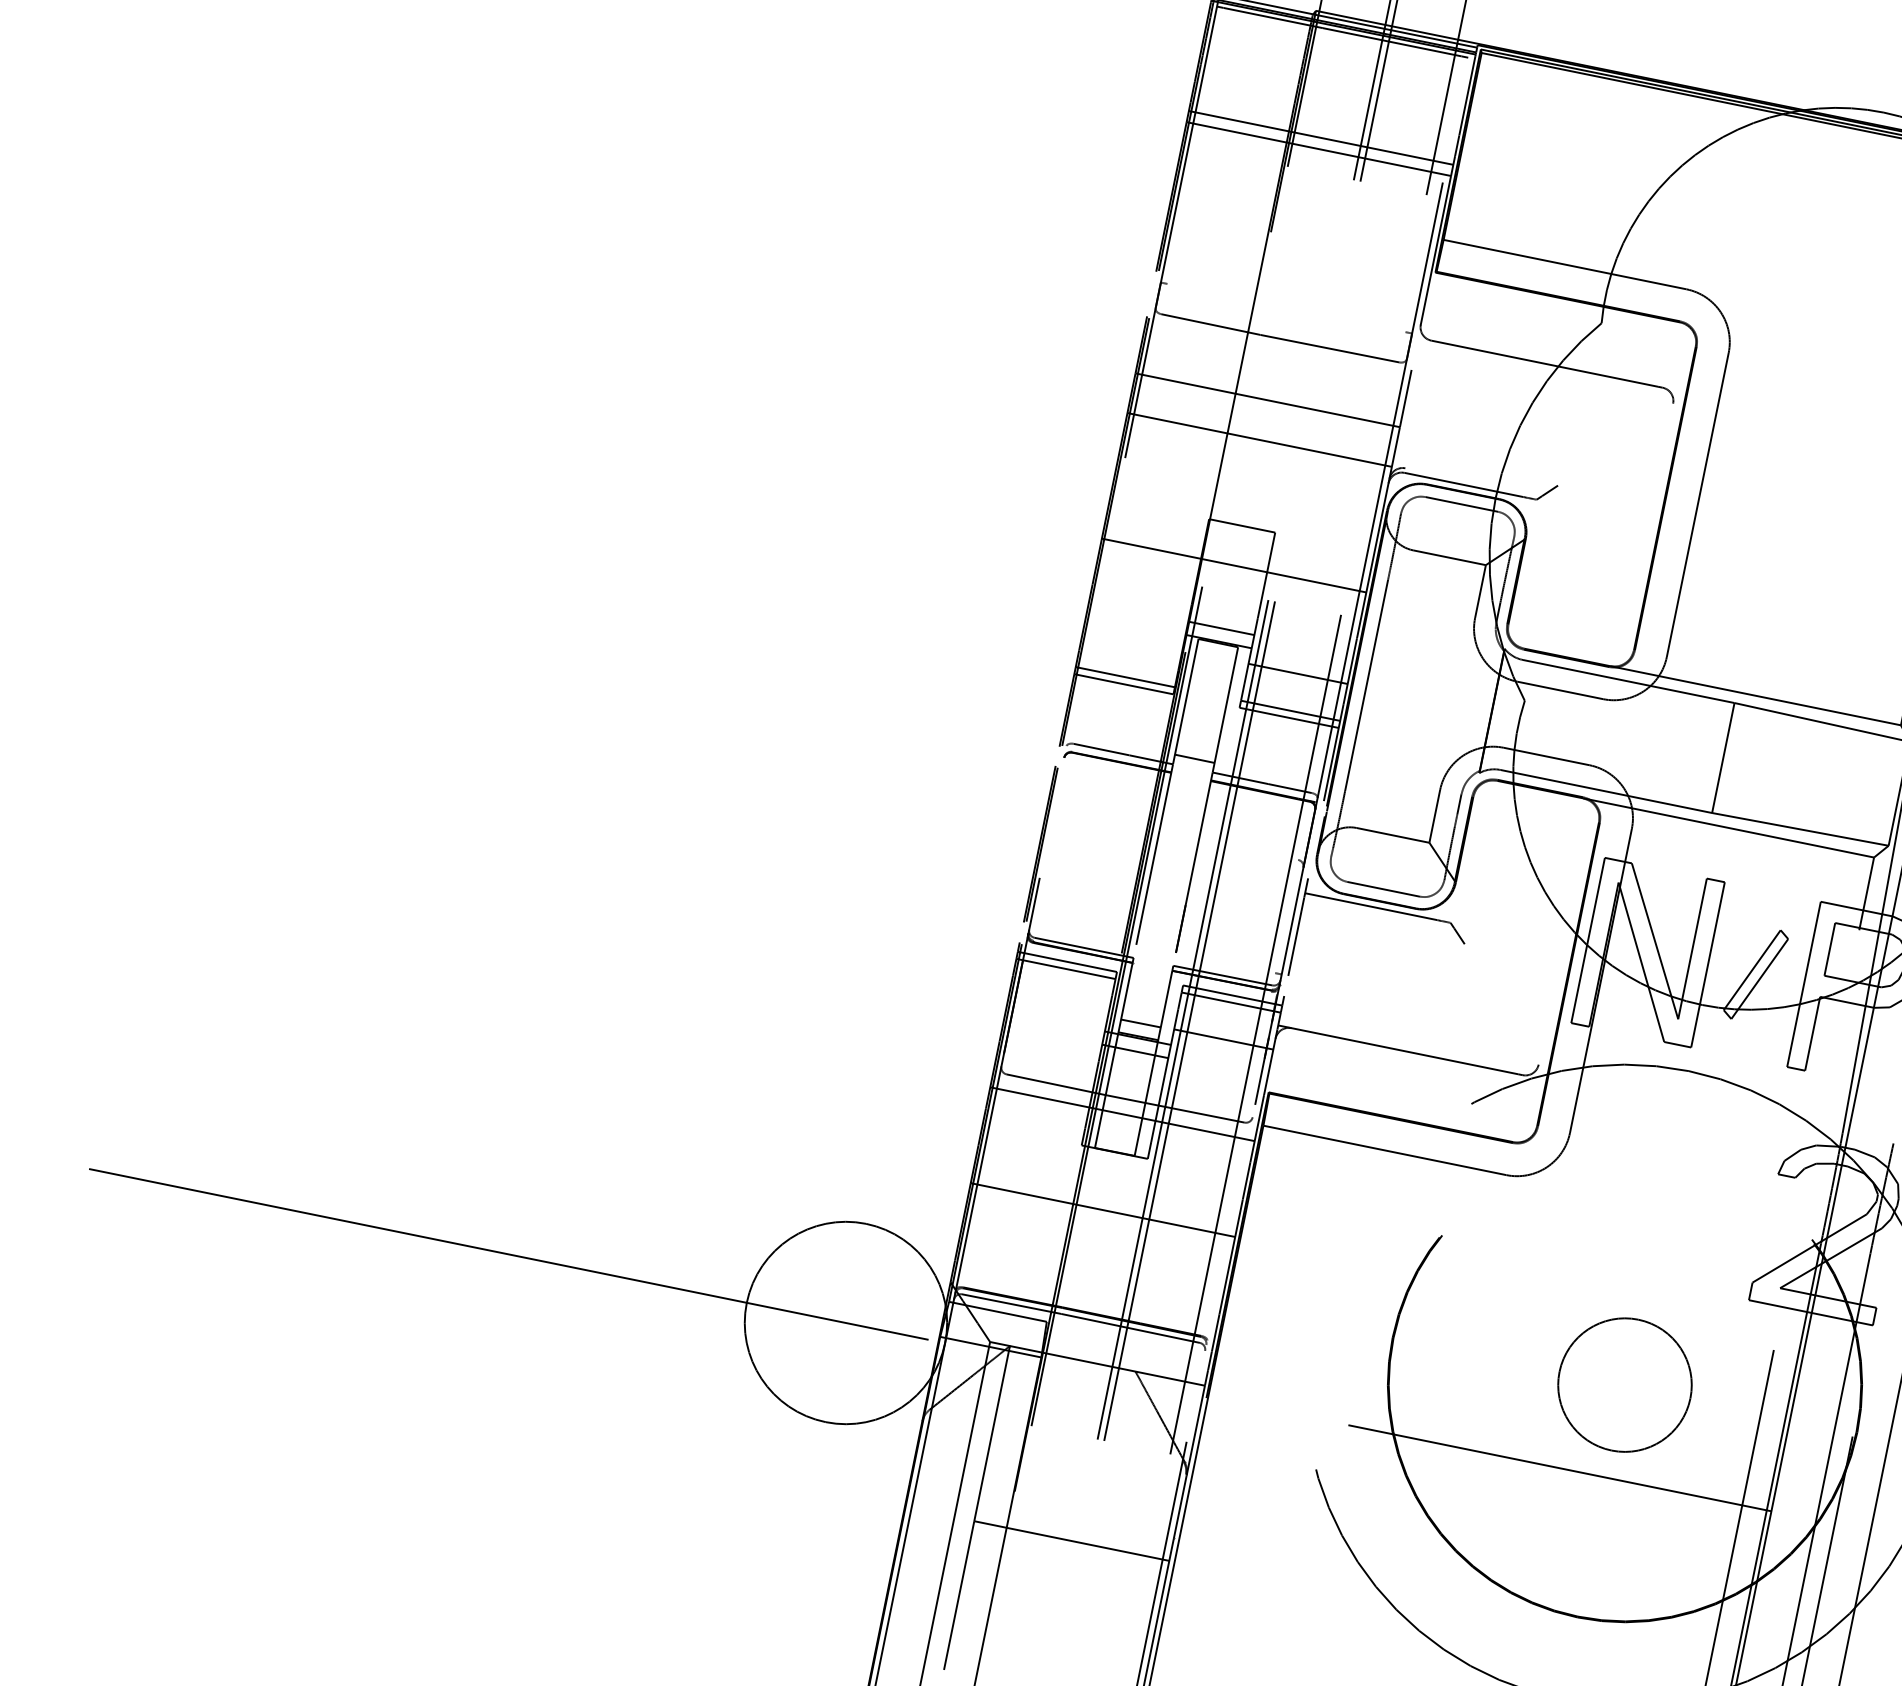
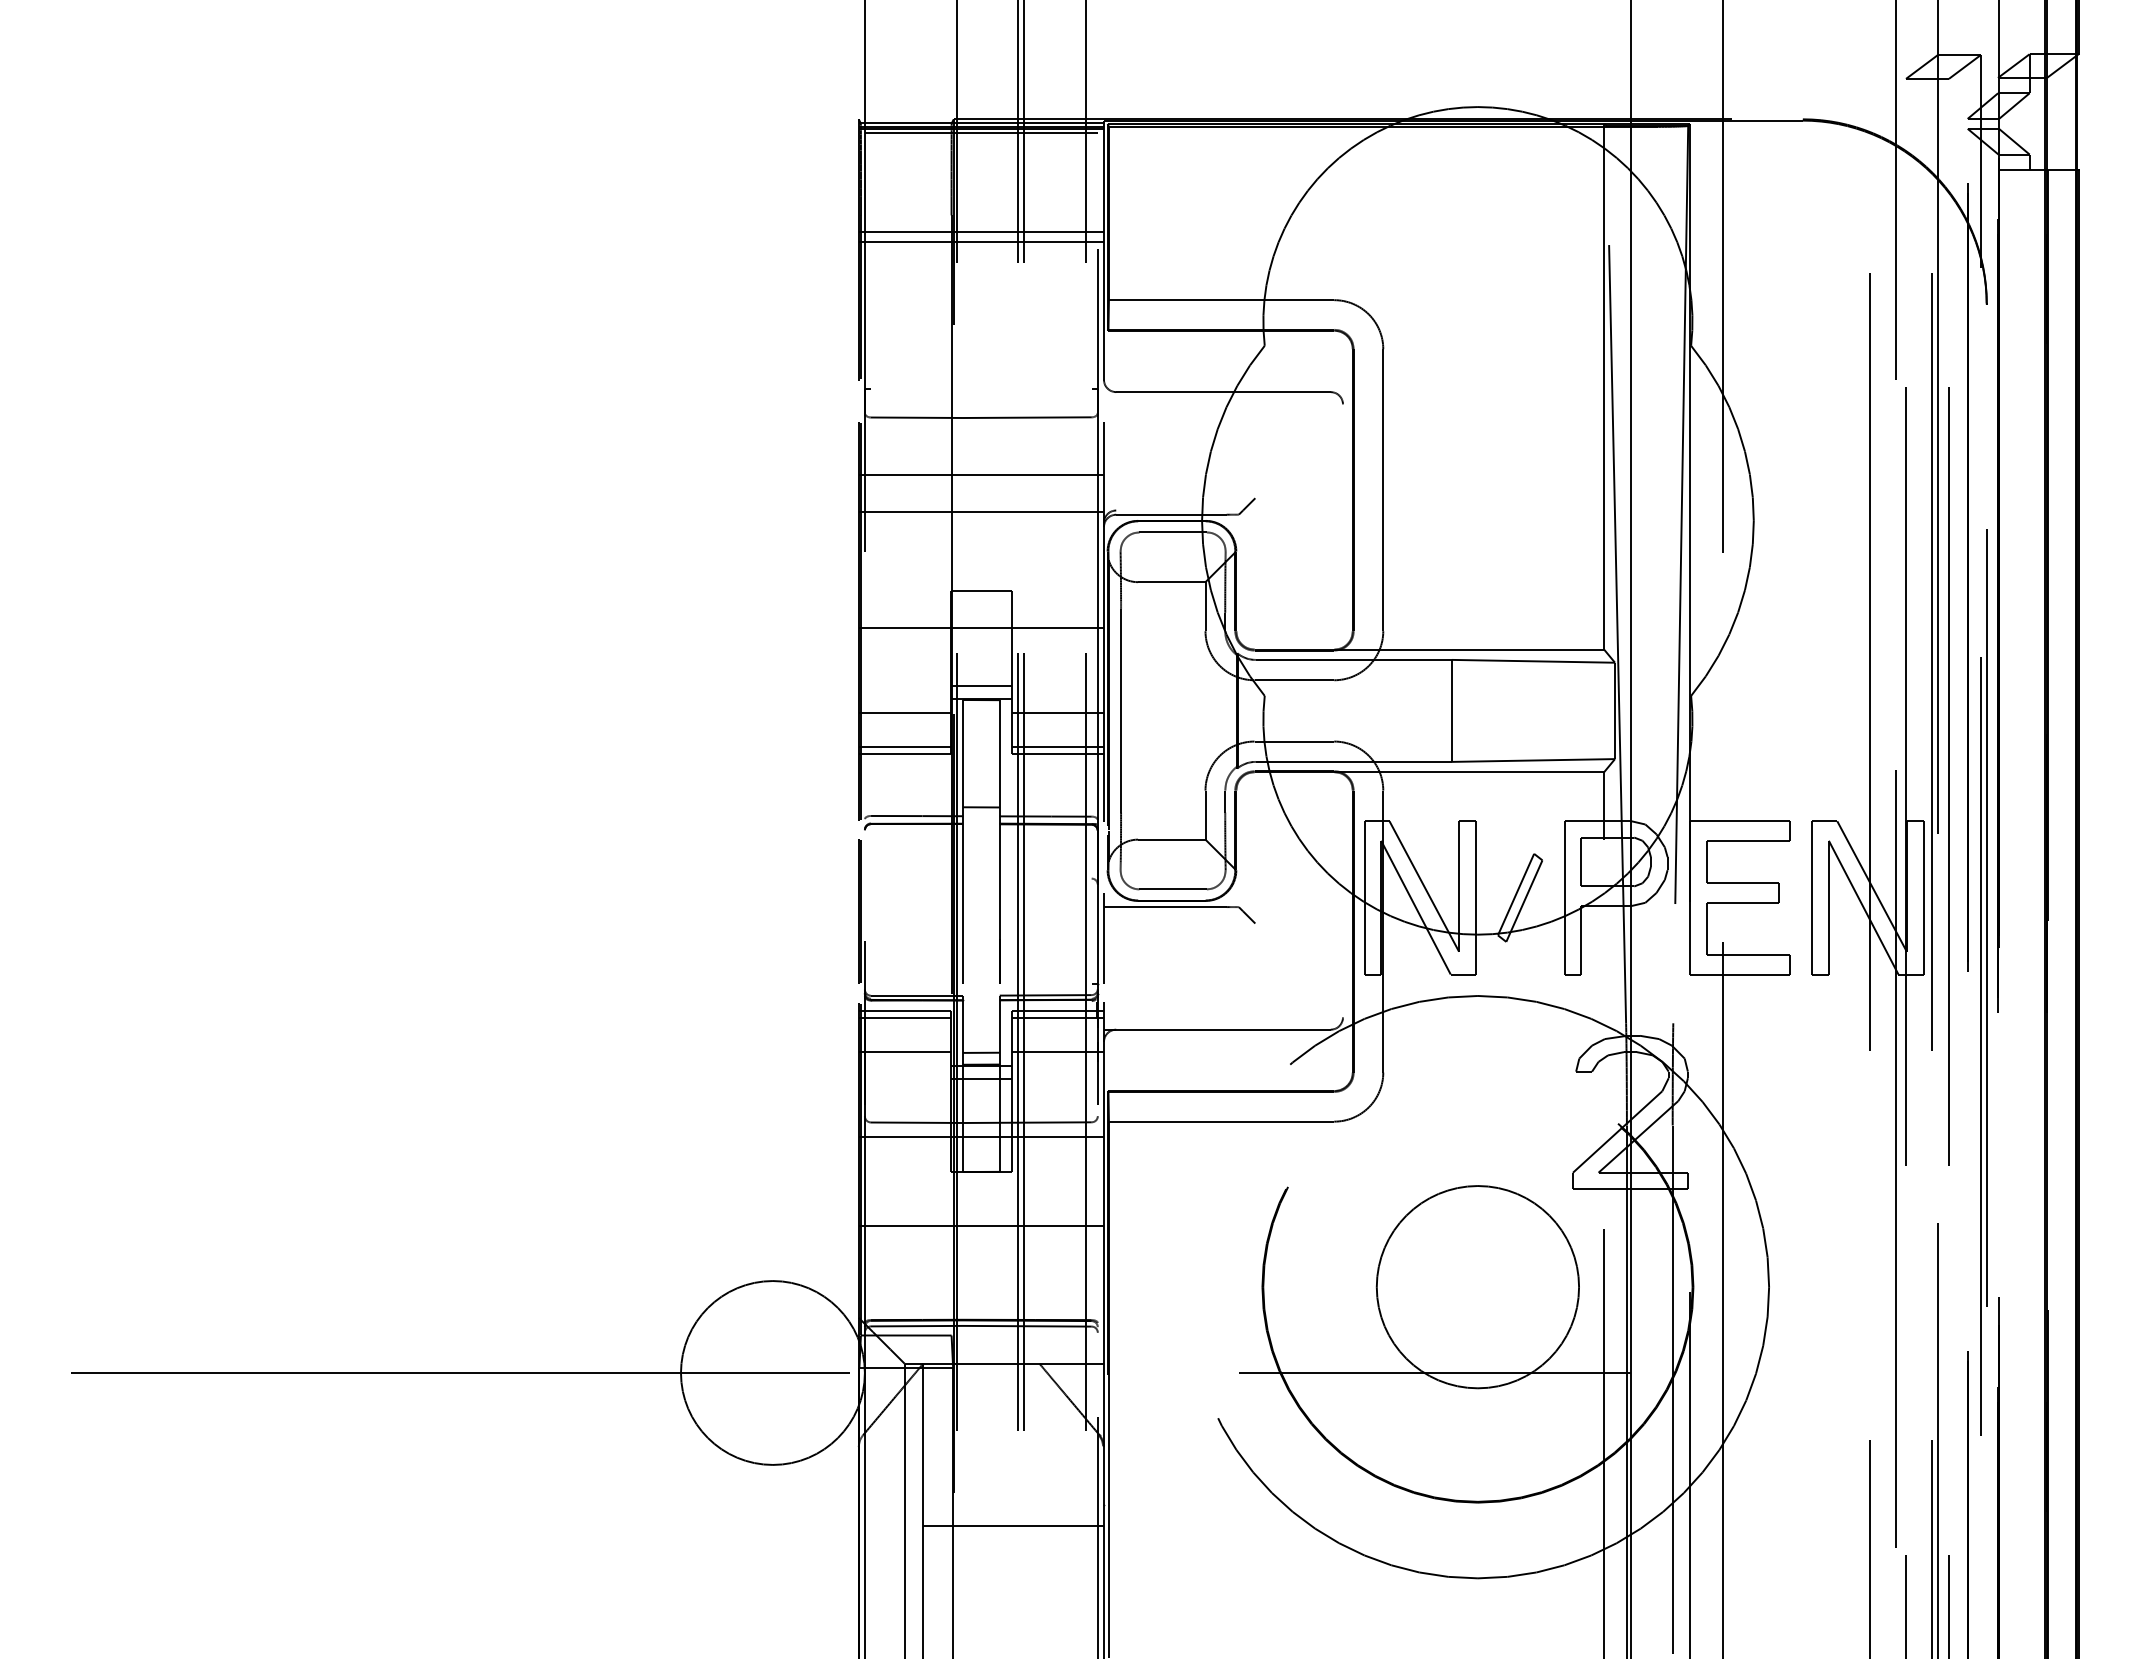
line: (1132, 640) -> (904, 713), added
line: (1058, 1006) -> (904, 1052), added
circle: (1624, 1385) -> (1477, 1287), size x1.67

